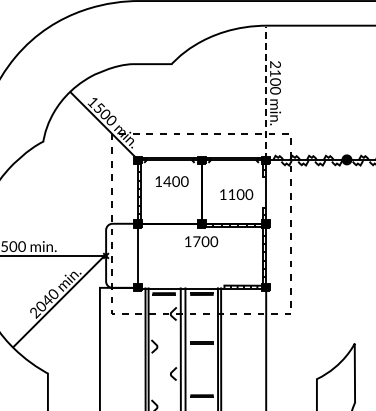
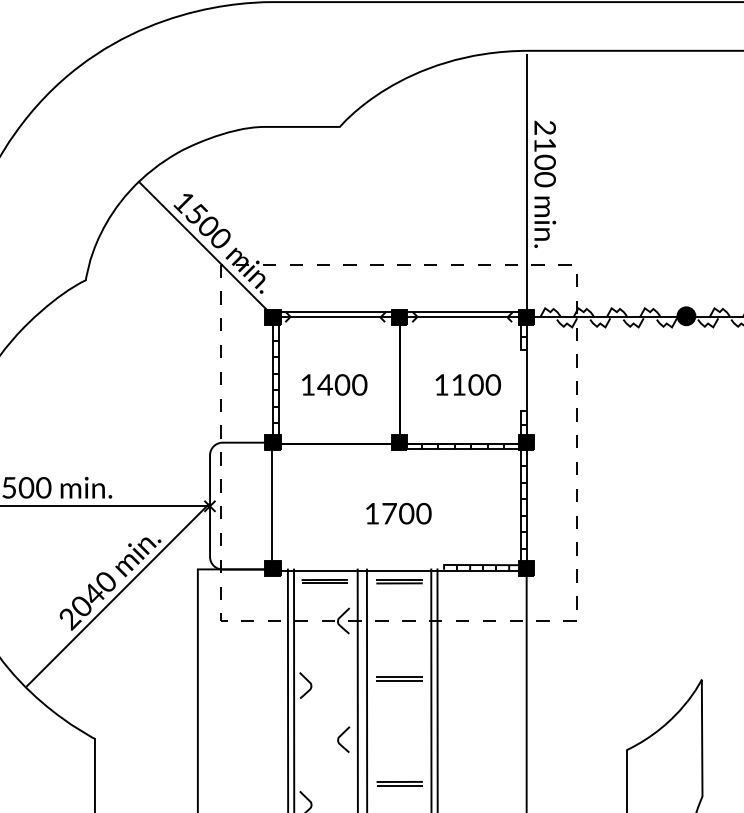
line: (266, 92) -> (527, 182), dashed -> solid
text: (172, 181) -> (335, 384), moved
text: (201, 241) -> (398, 513), moved

